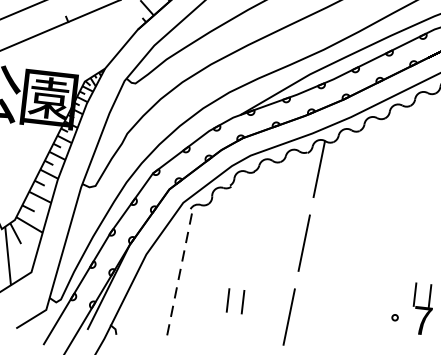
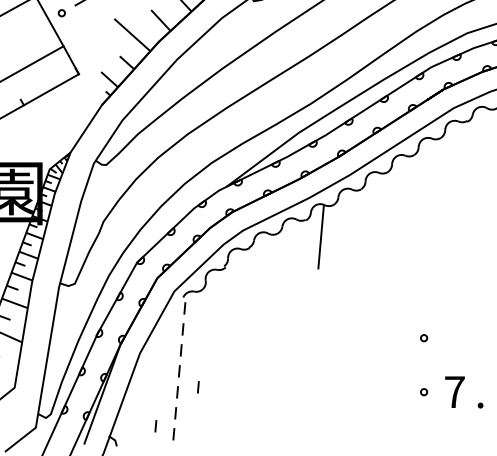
line: (304, 242) -> (313, 320), removed
circle: (400, 270) -> (424, 338), added
line: (194, 290) -> (198, 387), added
line: (415, 294) -> (443, 363), removed
line: (430, 295) -> (460, 363), removed
line: (228, 299) -> (236, 393), removed
line: (243, 301) -> (253, 393), removed
line: (289, 316) -> (306, 404), removed
line: (152, 321) -> (155, 426), added

